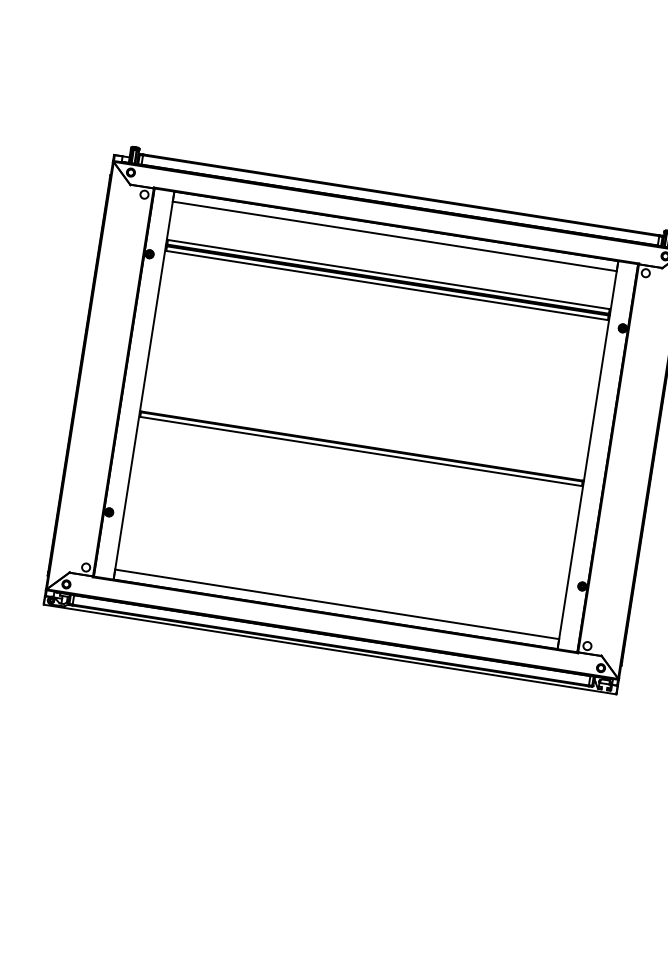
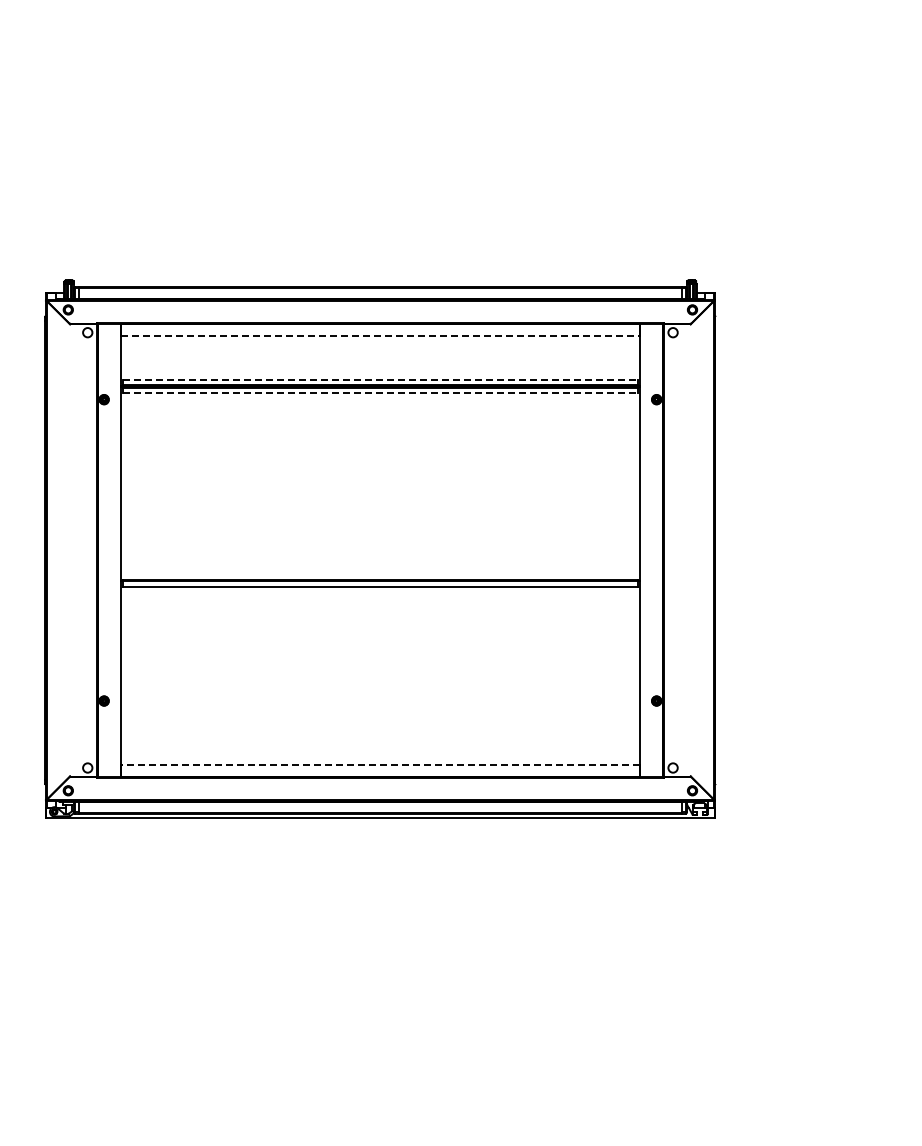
line: (394, 236) -> (380, 335), solid -> dashed
line: (388, 274) -> (380, 380), solid -> dashed
line: (387, 285) -> (380, 392), solid -> dashed
line: (336, 604) -> (379, 765), solid -> dashed

